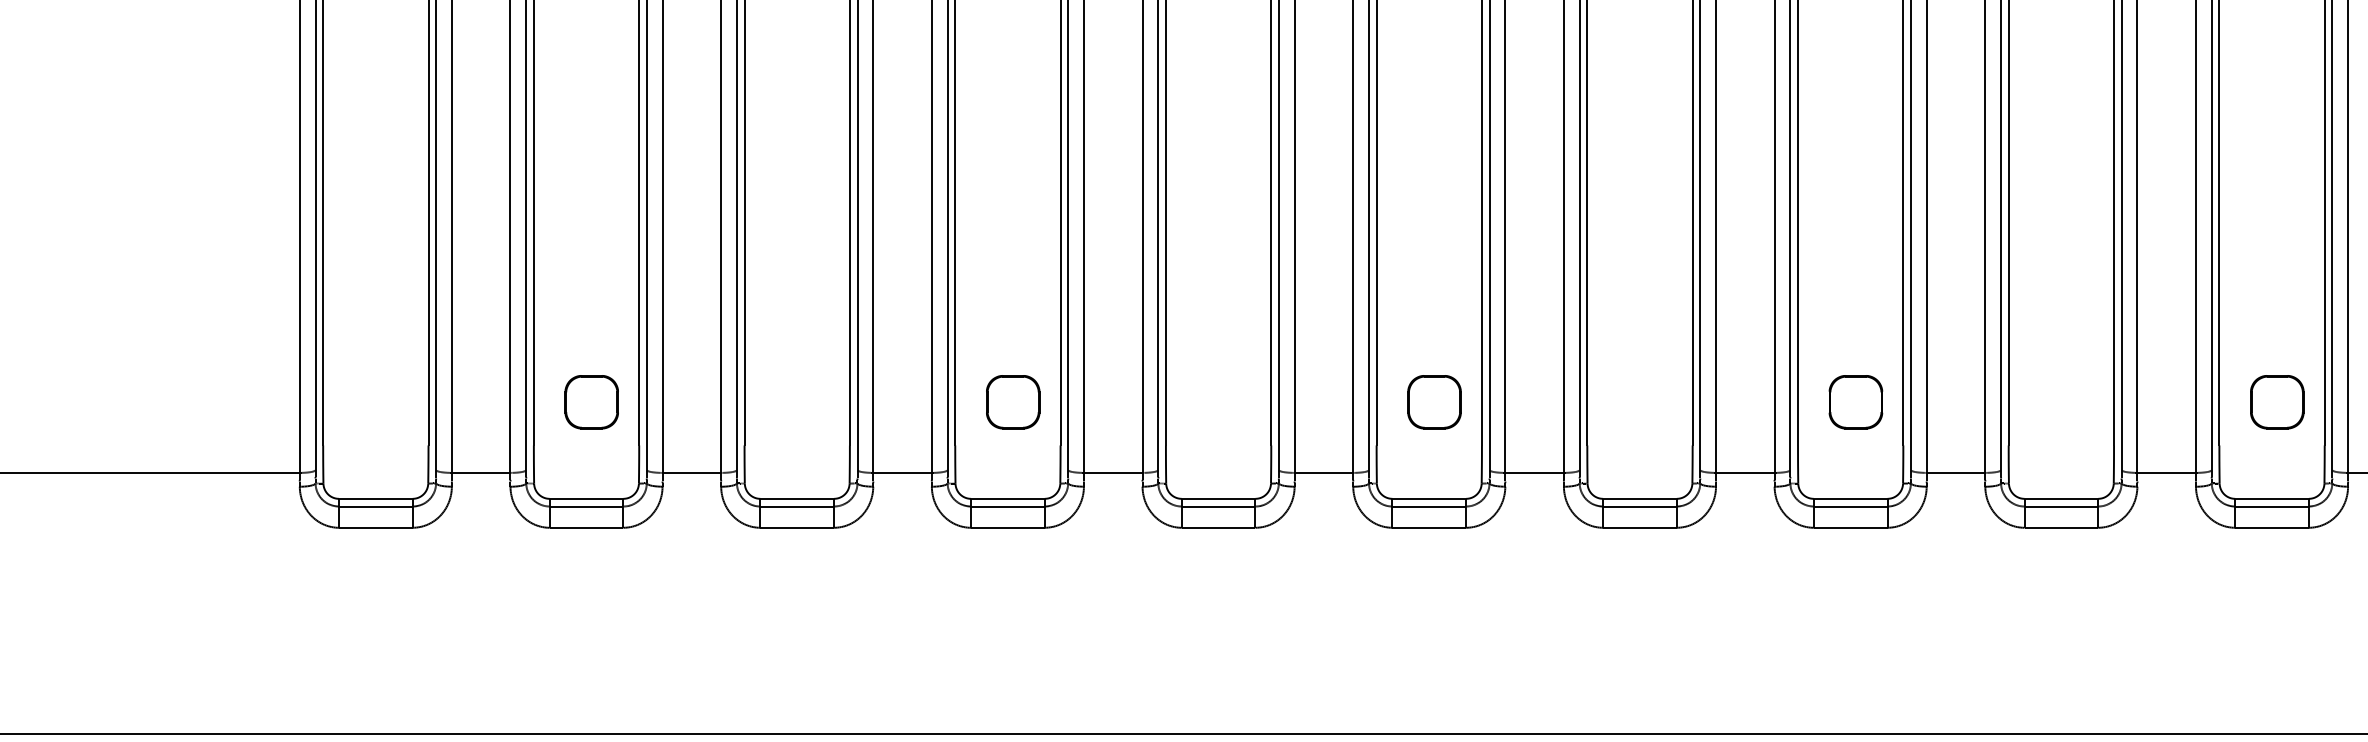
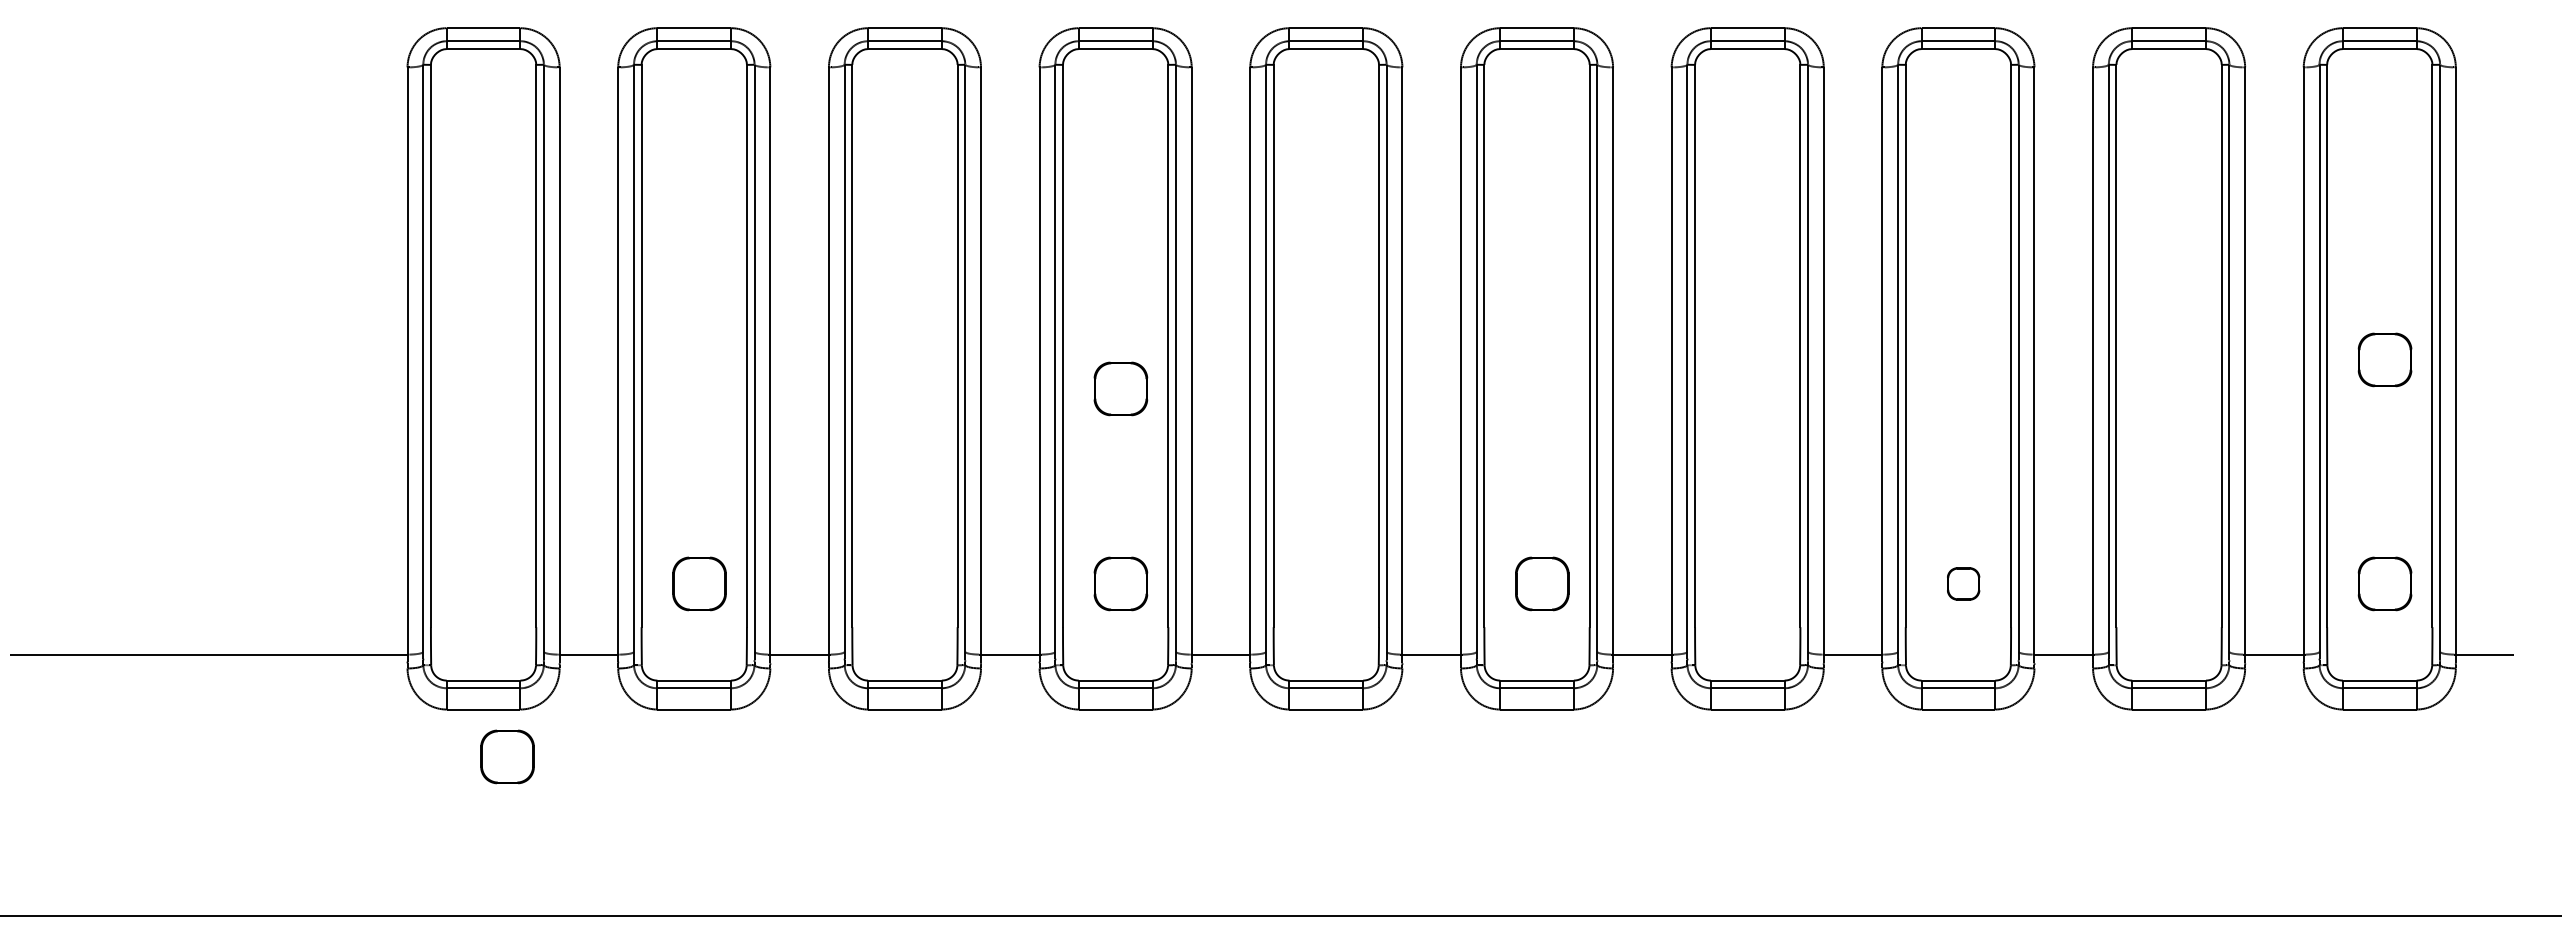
part: (2276, 177) -> (2384, 359), added
part: (1012, 206) -> (1120, 388), added
part: (1855, 401) -> (1963, 583), size x0.6
part: (399, 574) -> (507, 756), added

